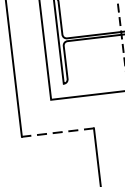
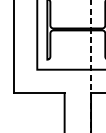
line: (56, 133) -> (38, 93), dashed -> solid

